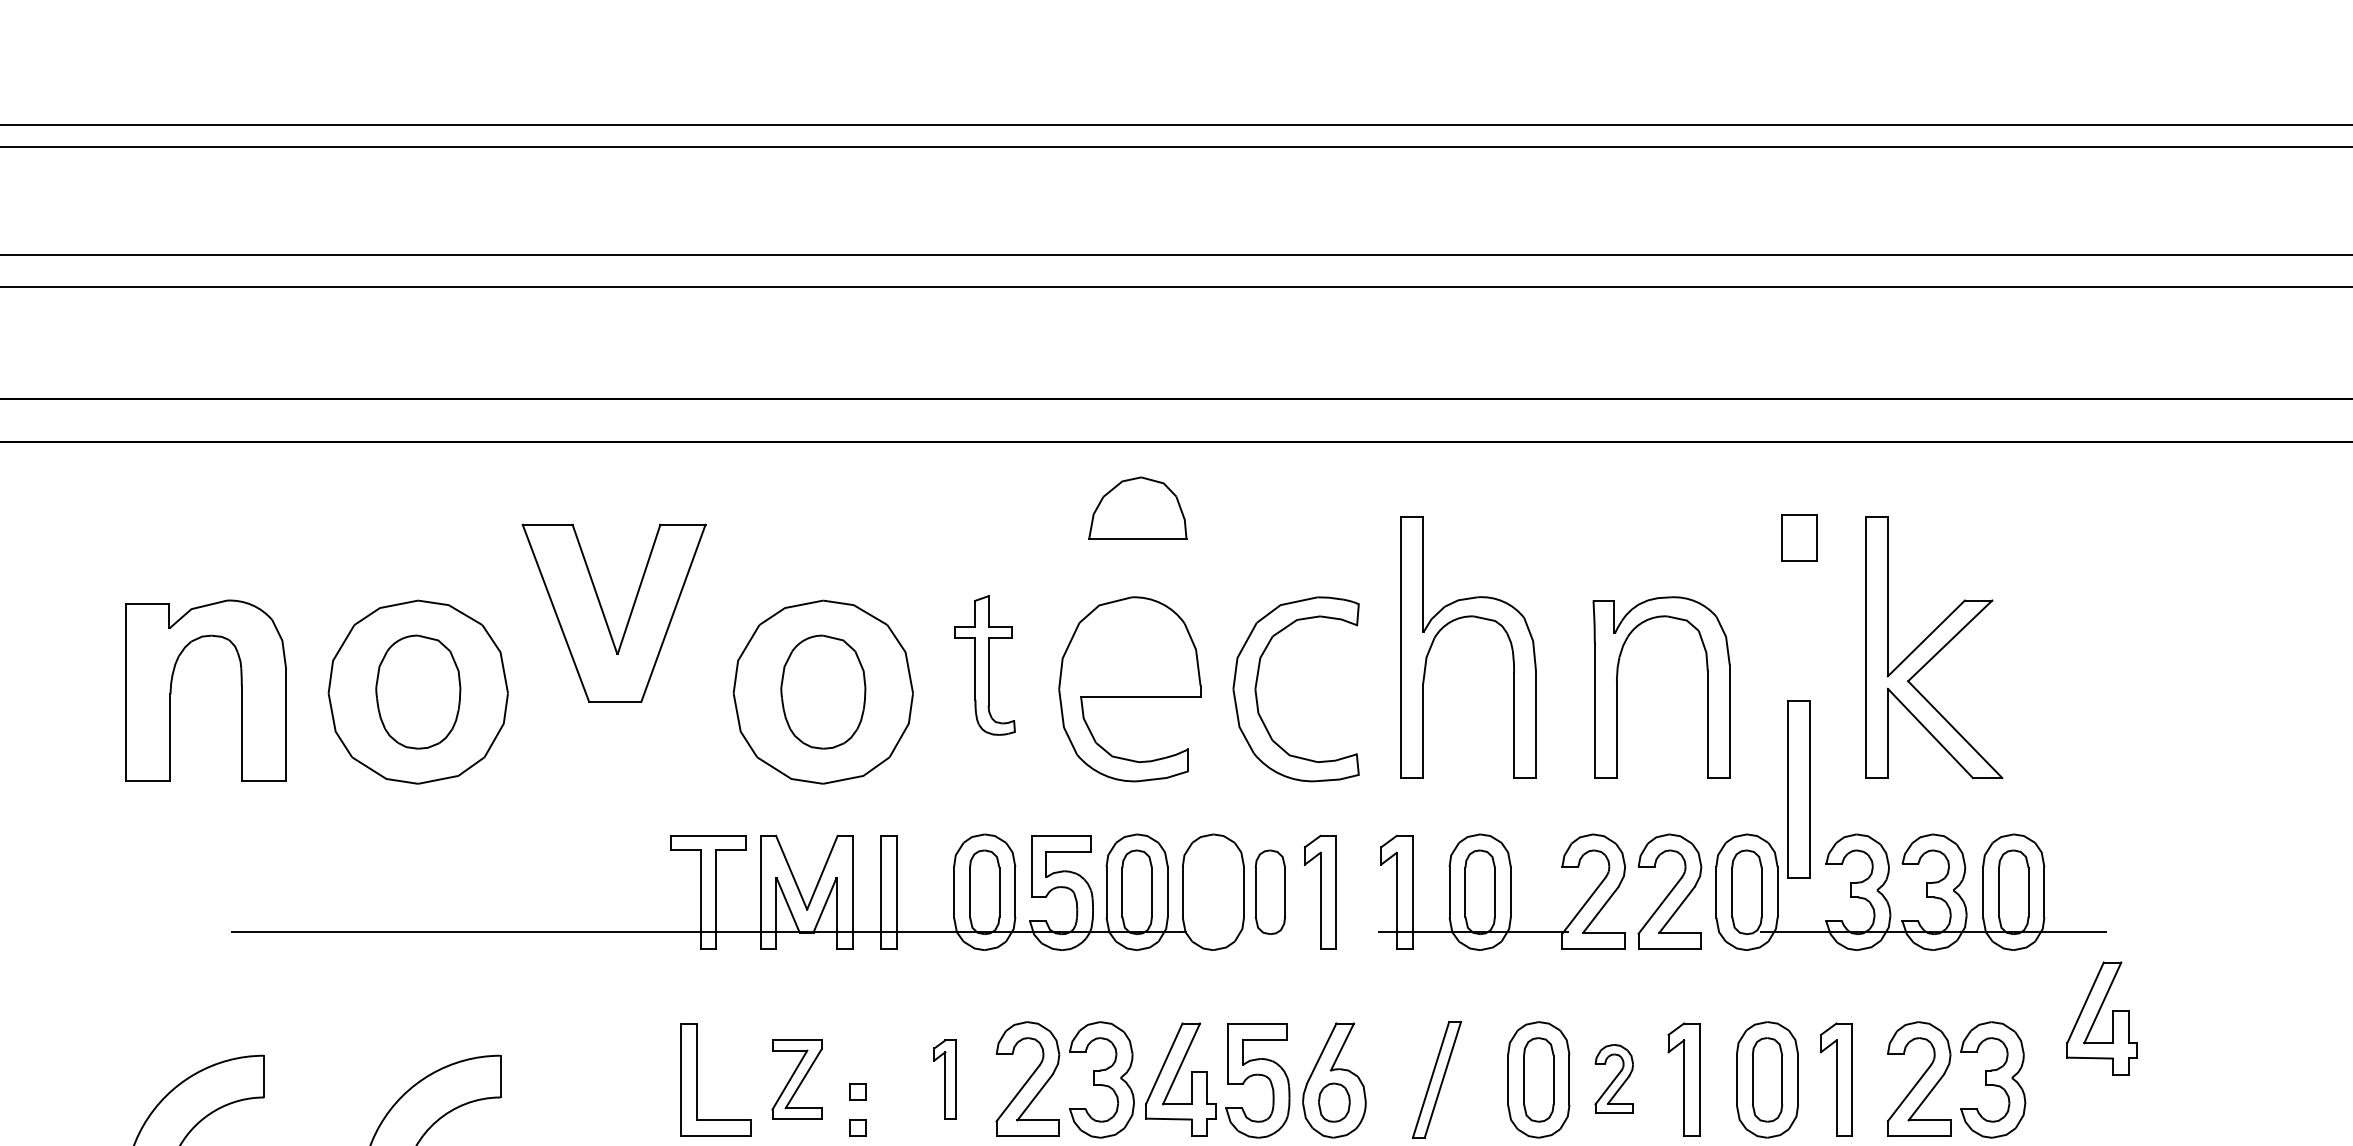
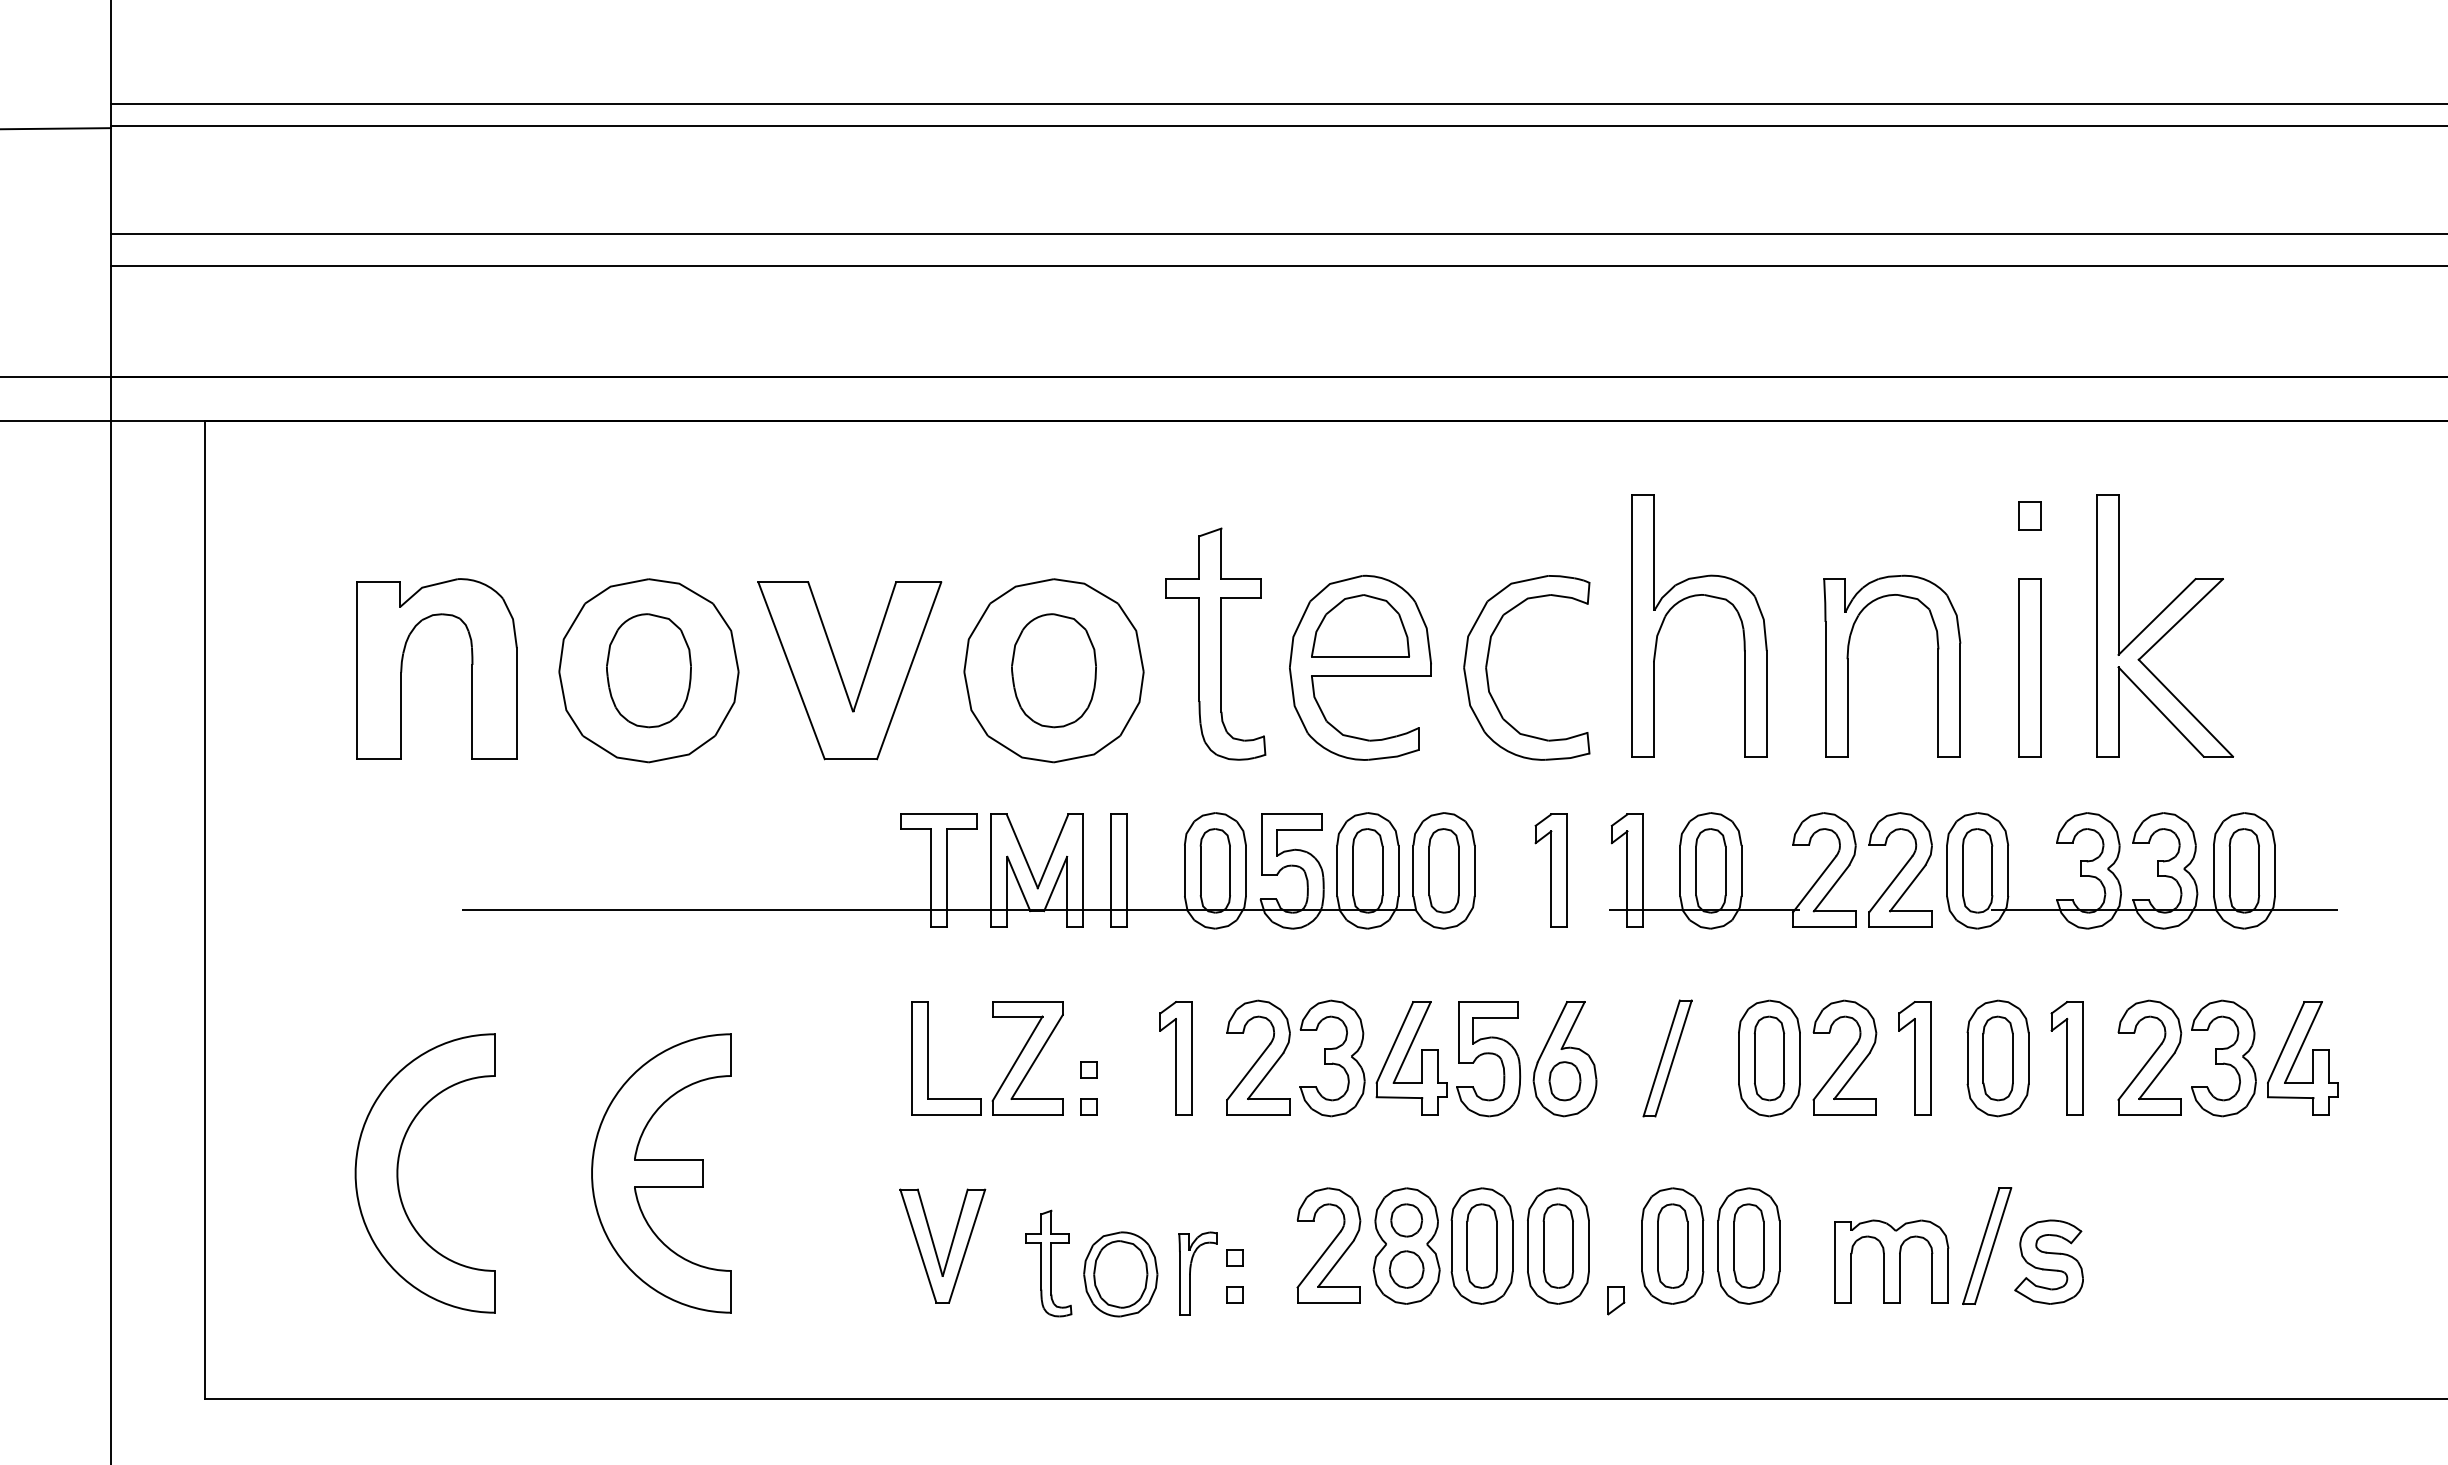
part: (1137, 507) -> (1360, 625), moved
part: (1798, 536) -> (2029, 515), size x0.62
part: (605, 616) -> (841, 674), moved
part: (984, 664) -> (1215, 643), size x1.67
part: (1798, 788) -> (2029, 667), moved
part: (1269, 891) -> (1443, 870), moved
part: (2101, 1018) -> (2302, 1058), moved
part: (1613, 1078) -> (1844, 1057), size x1.67
part: (796, 1079) -> (1027, 1058), size x1.43
part: (944, 1079) -> (1175, 1058), size x1.43

